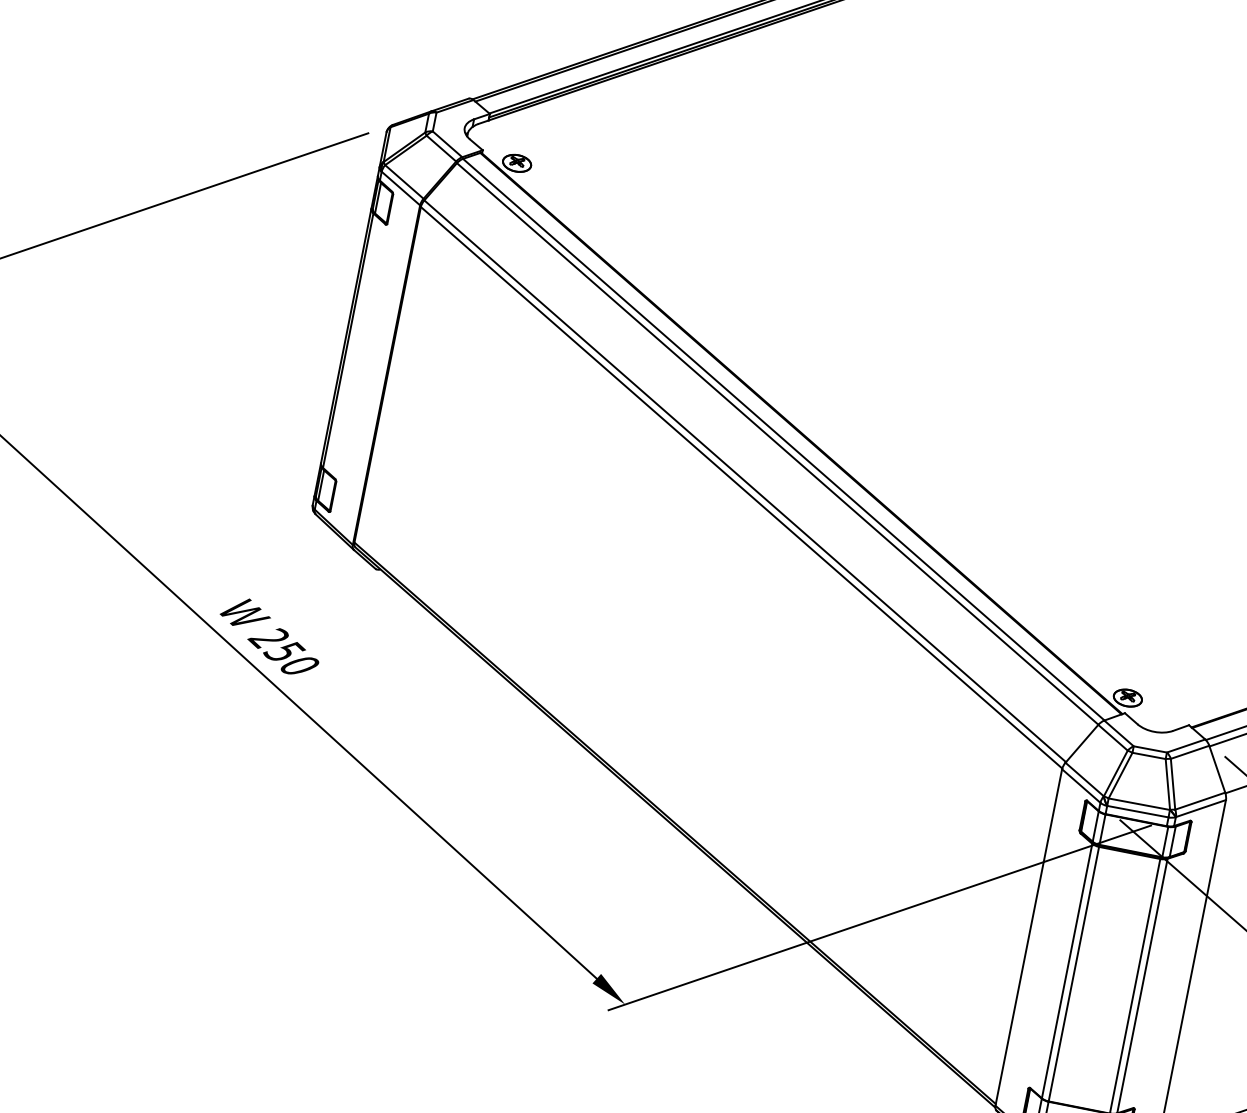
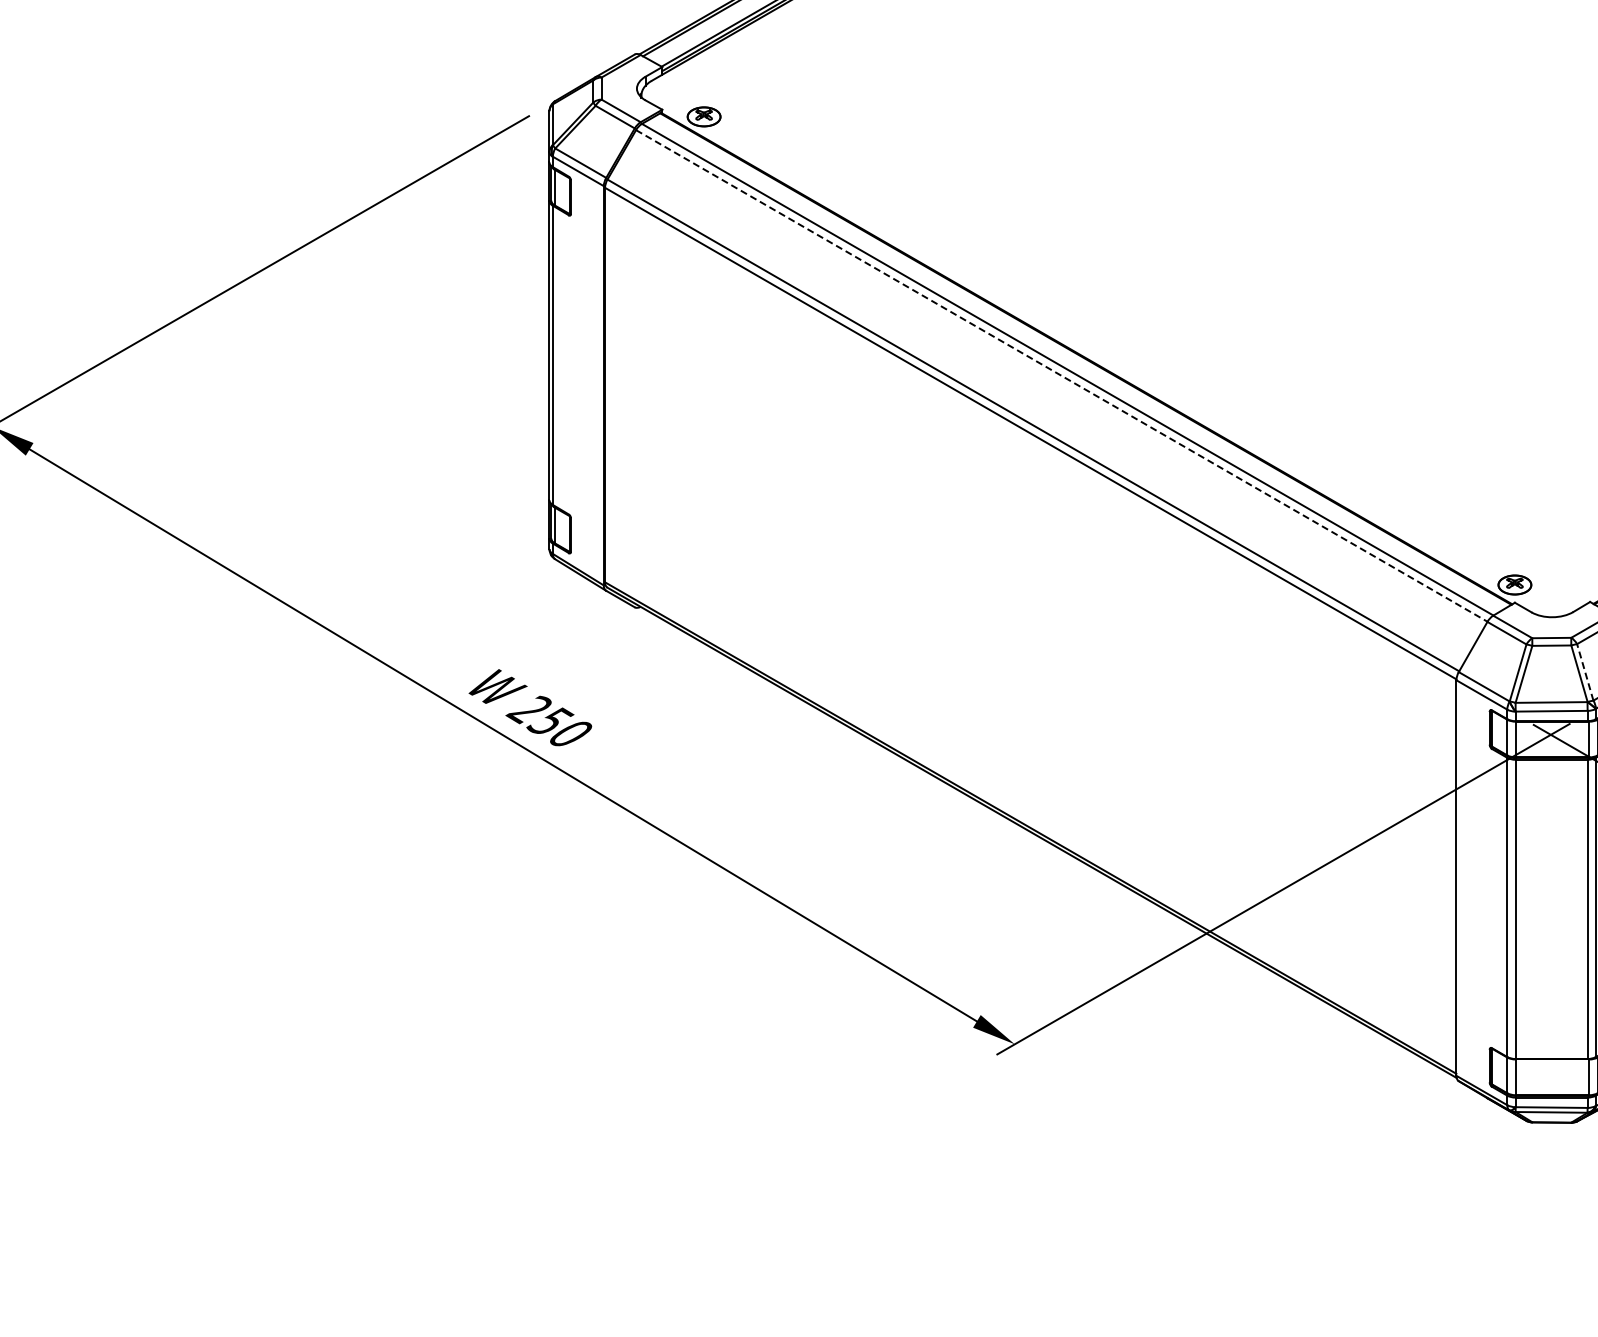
line: (777, 443) -> (1061, 375), solid -> dashed
line: (1173, 783) -> (1585, 671), solid -> dashed

